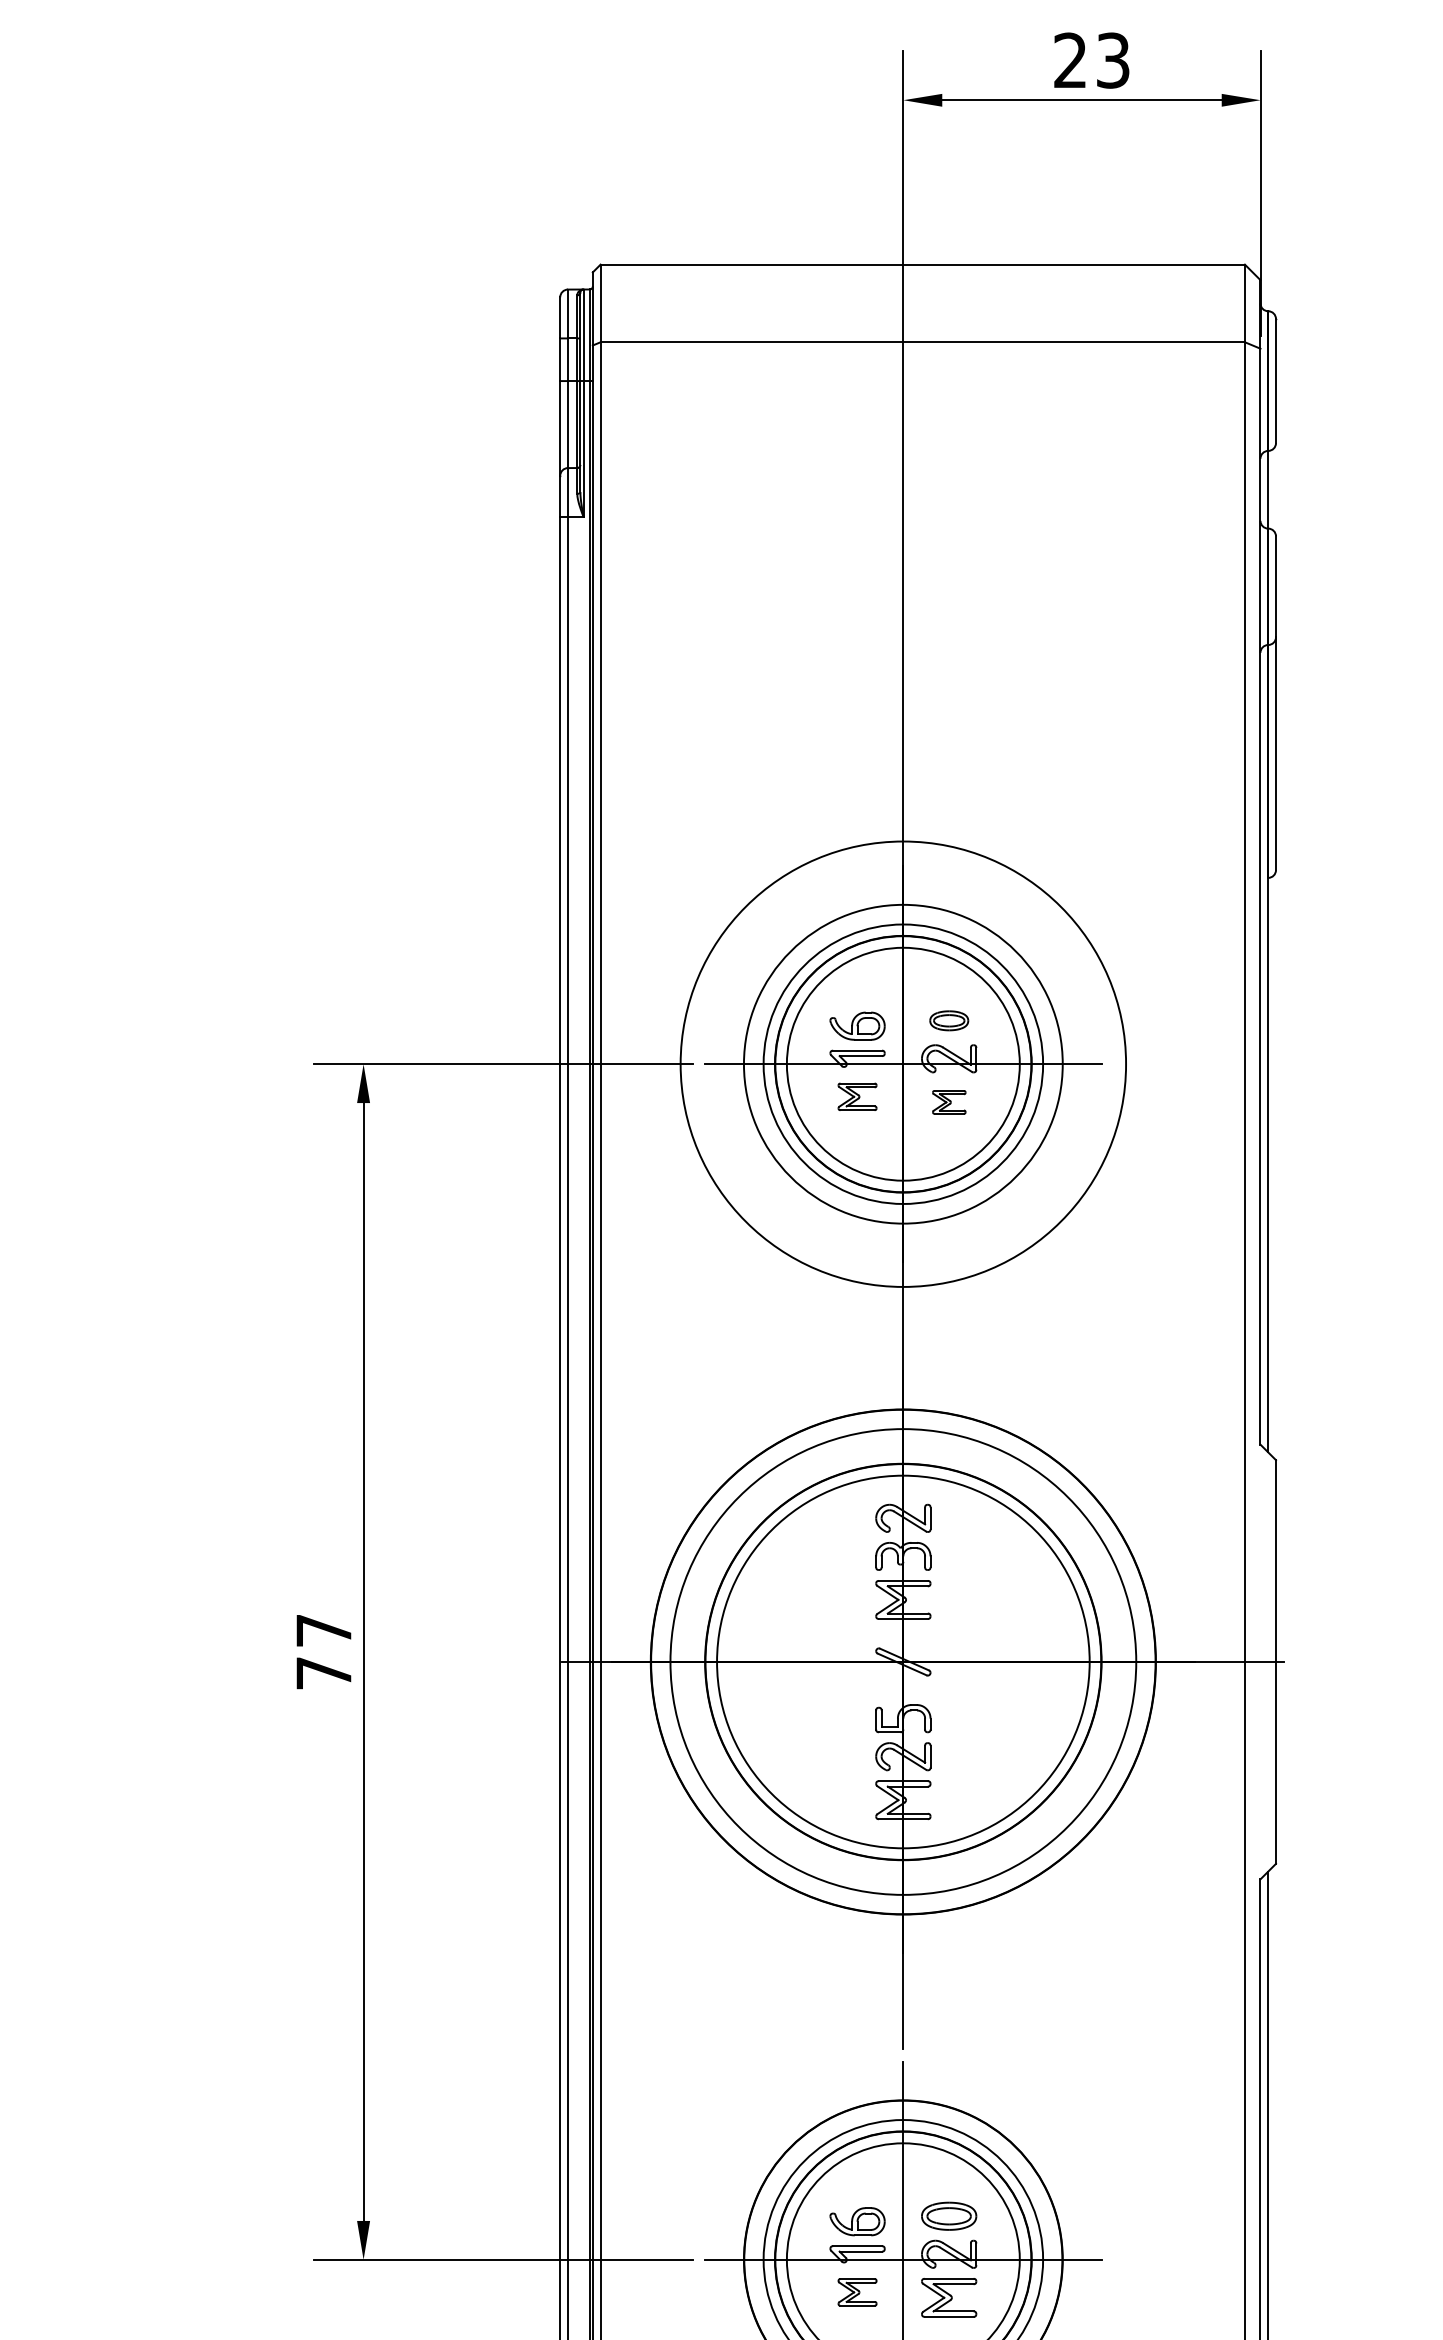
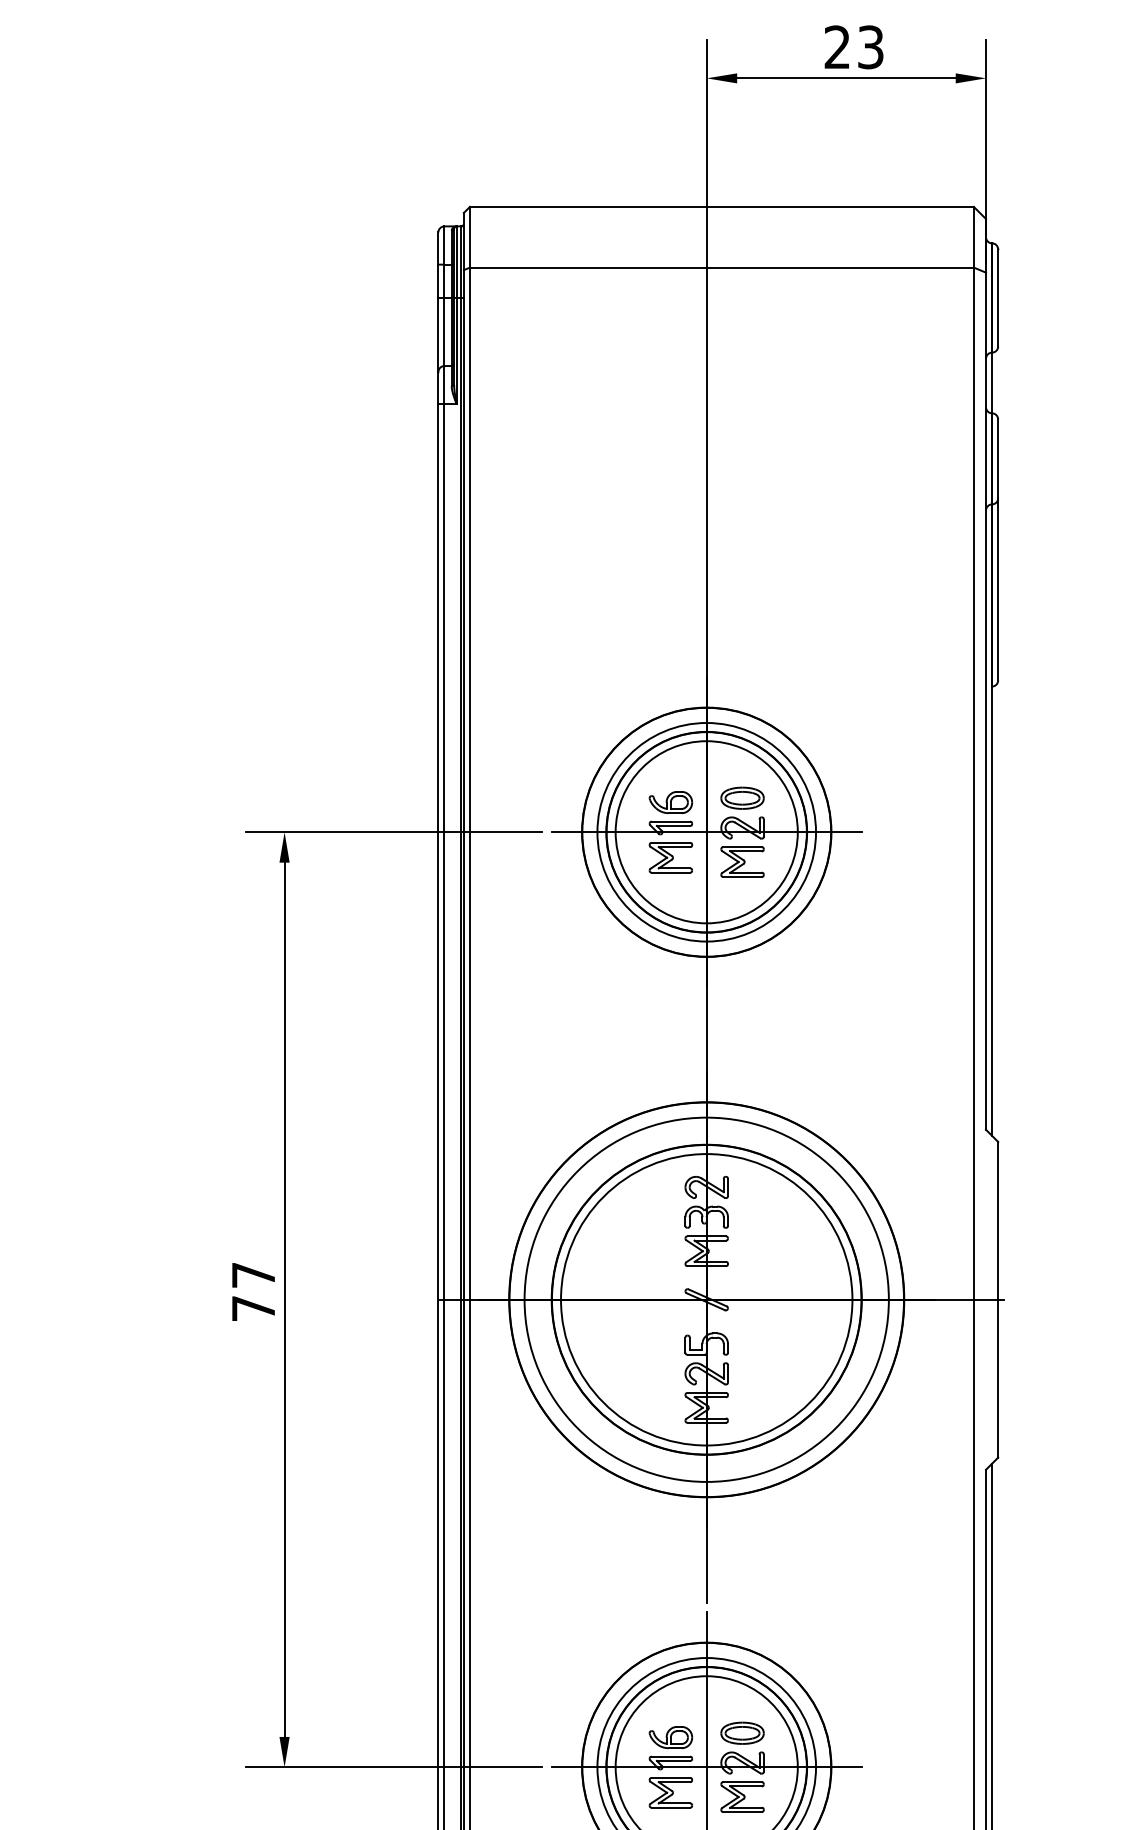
part: (949, 1020) -> (742, 798), size x1.43
circle: (903, 1064) -> (706, 832), size x0.71
part: (857, 1096) -> (670, 857), size x1.43
part: (949, 1102) -> (742, 862), size x1.67
part: (857, 2292) -> (670, 1792), size x1.43

